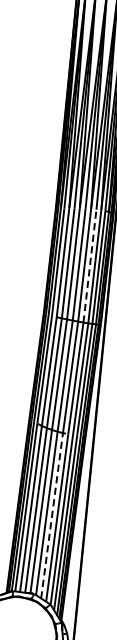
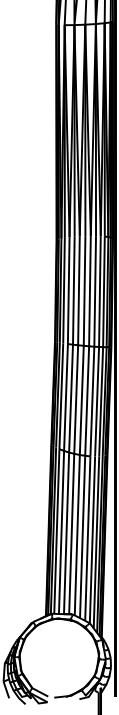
line: (90, 265) -> (95, 290), dashed -> solid
line: (52, 512) -> (82, 533), dashed -> solid

